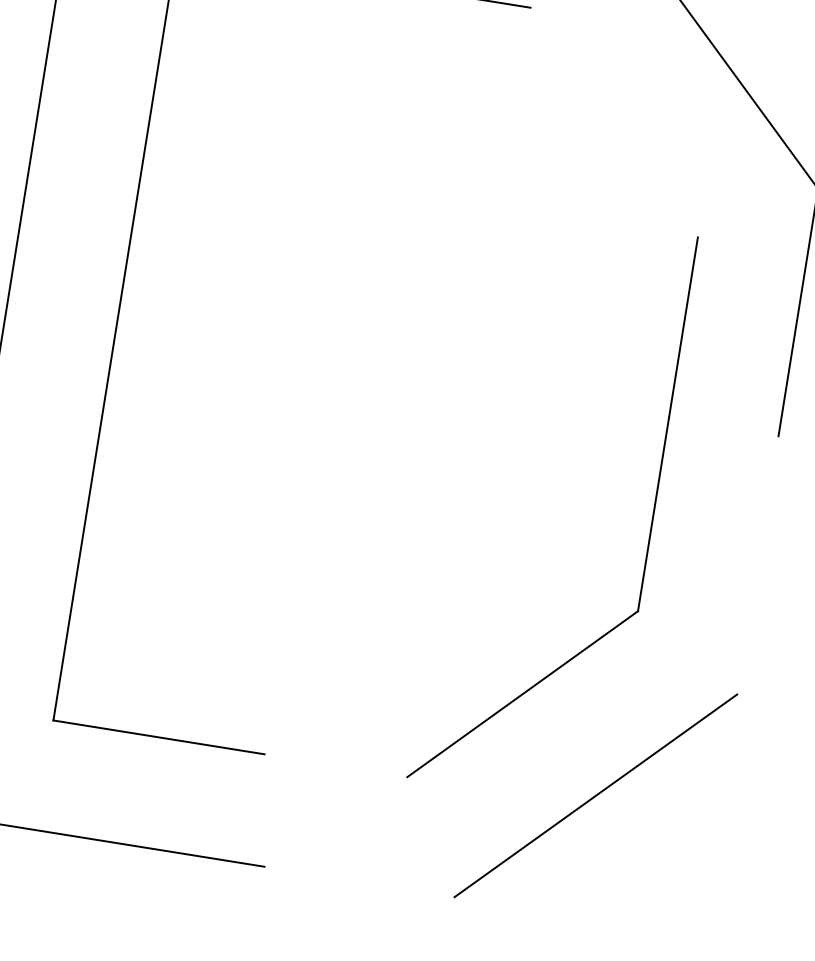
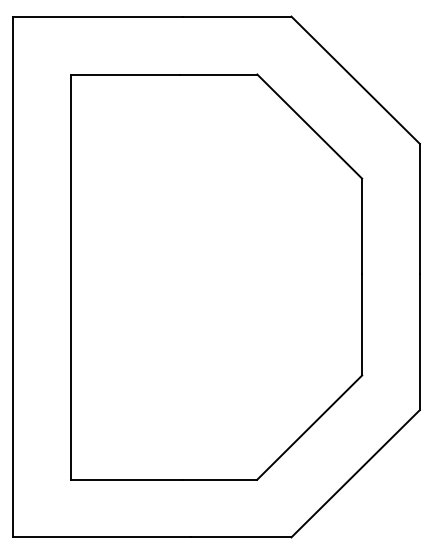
line: (613, 122) -> (309, 126), added
line: (756, 566) -> (419, 342), added
line: (335, 765) -> (219, 479), added
line: (359, 882) -> (241, 537), added

